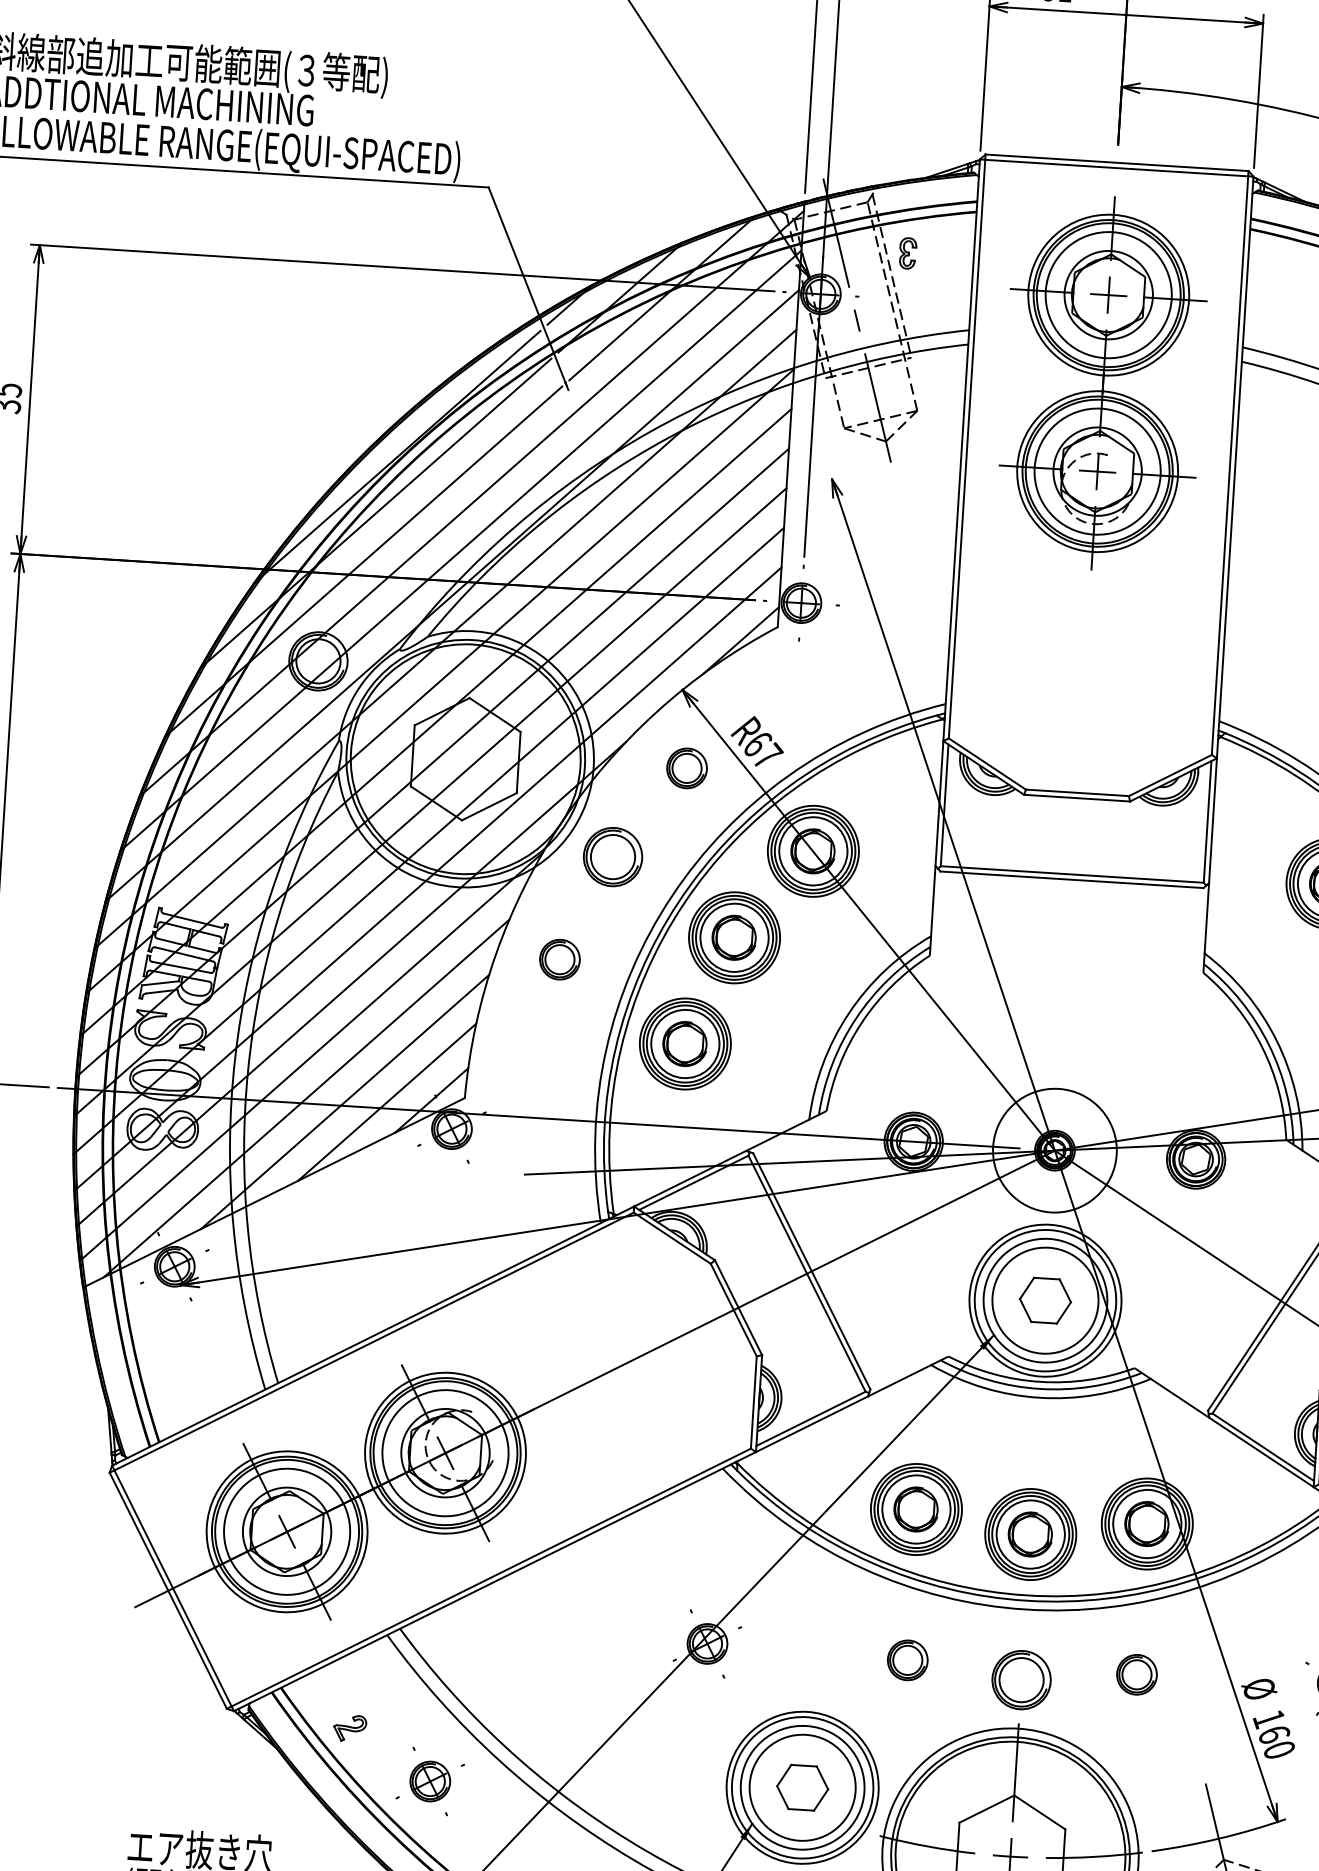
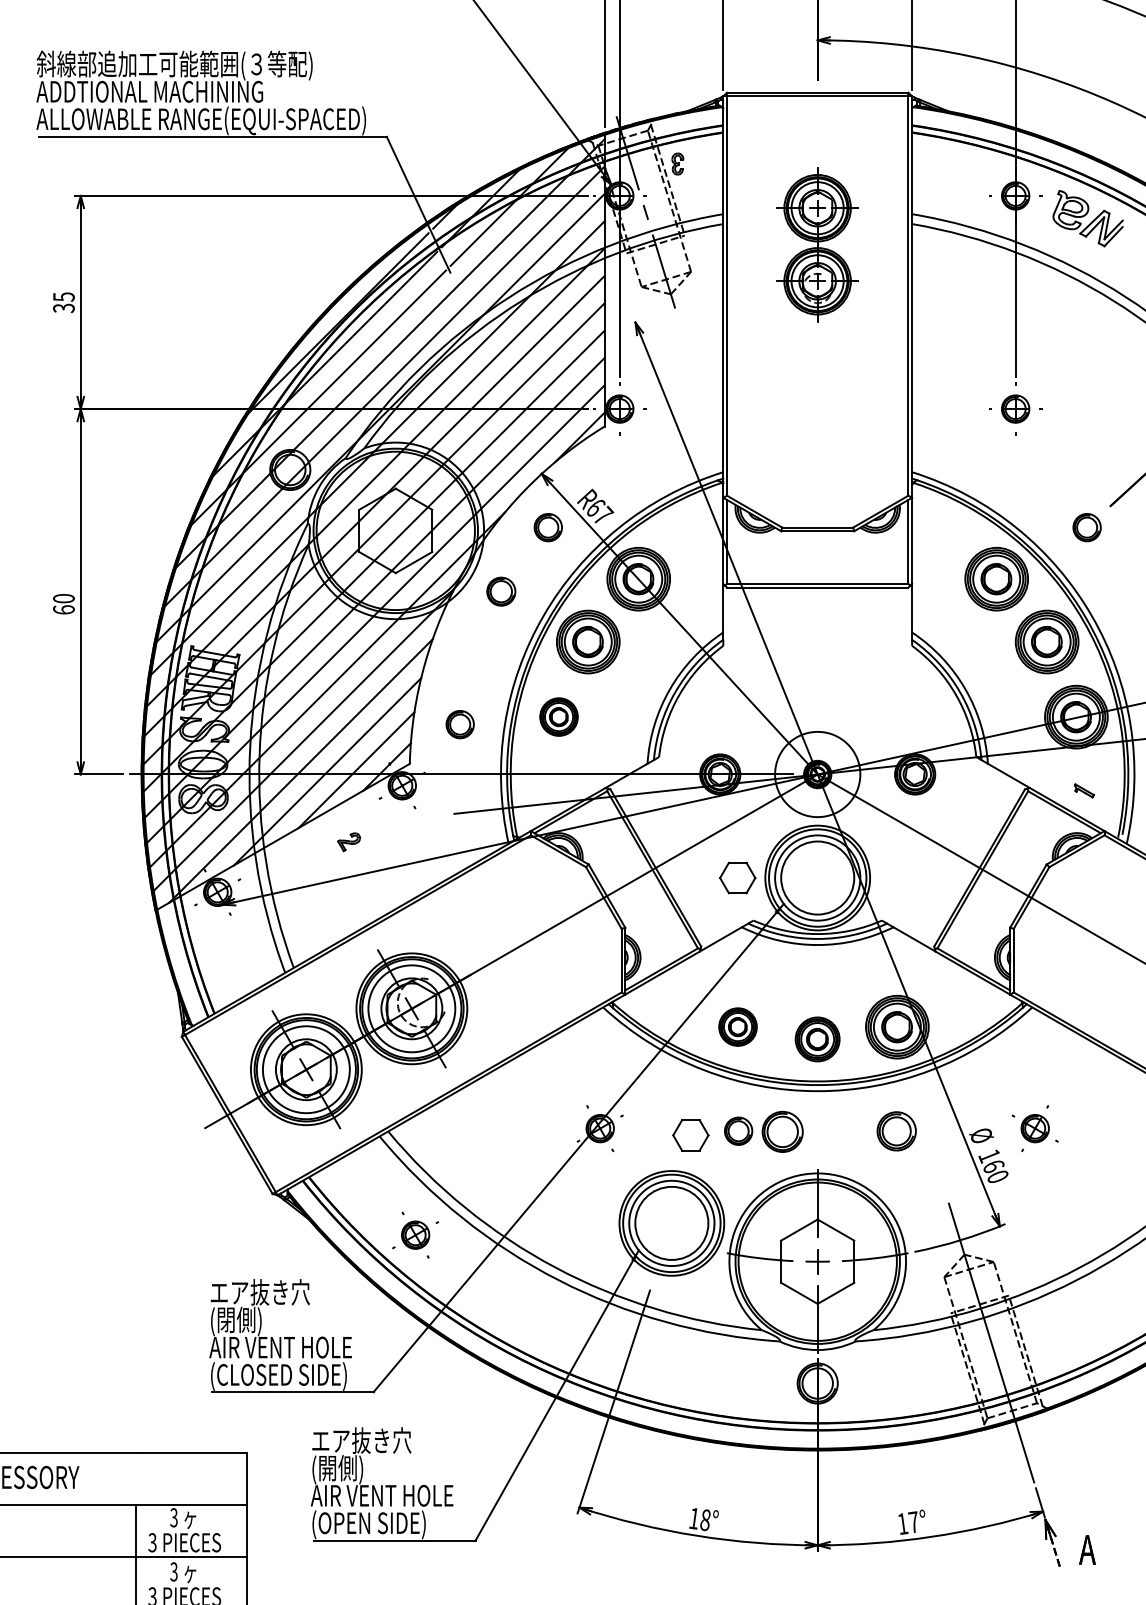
part: (1102, 382) -> (817, 244), size x0.6
part: (613, 856) -> (501, 591), size x0.7
part: (558, 959) -> (459, 724), moved
part: (684, 1042) -> (558, 716), size x0.6
part: (1045, 1299) -> (737, 877), moved
part: (915, 1508) -> (737, 1026), size x0.6
part: (1030, 1534) -> (817, 1039), size x0.7
part: (1136, 1673) -> (896, 1130), size x1.4
part: (1021, 1679) -> (782, 1131), moved
part: (349, 1728) -> (348, 842), moved
part: (802, 1787) -> (690, 1135), moved

